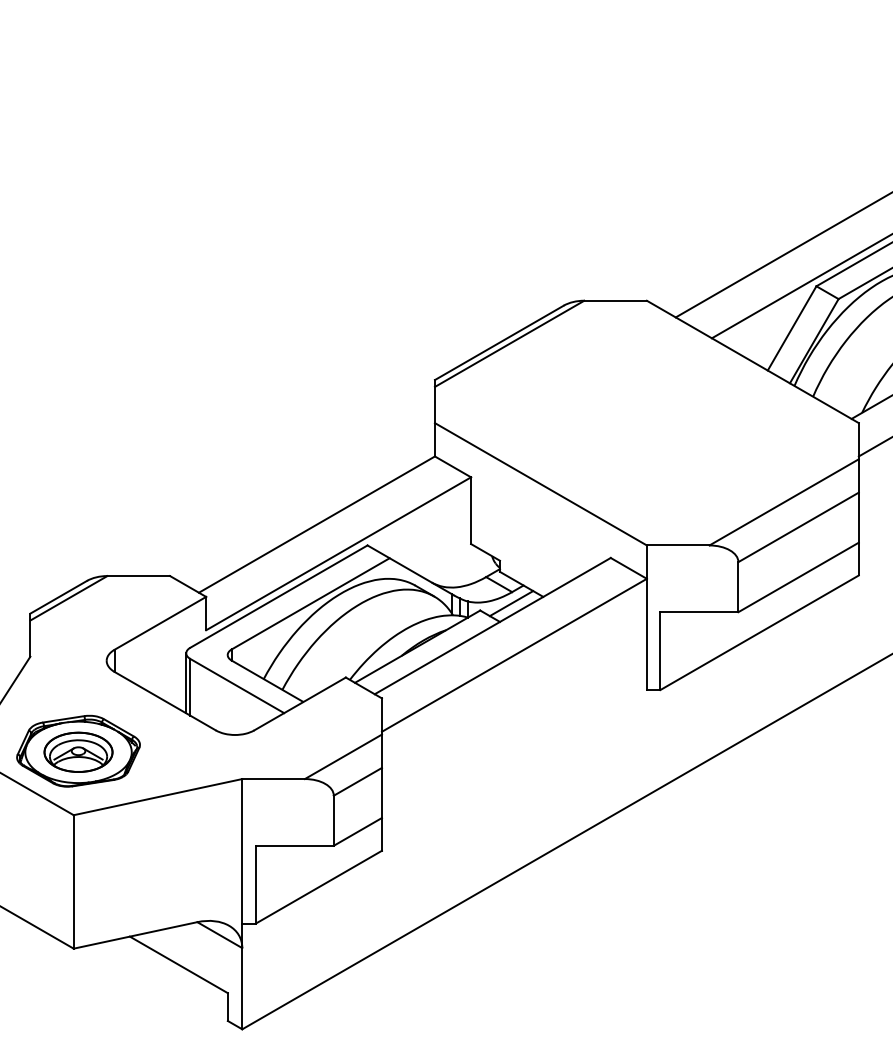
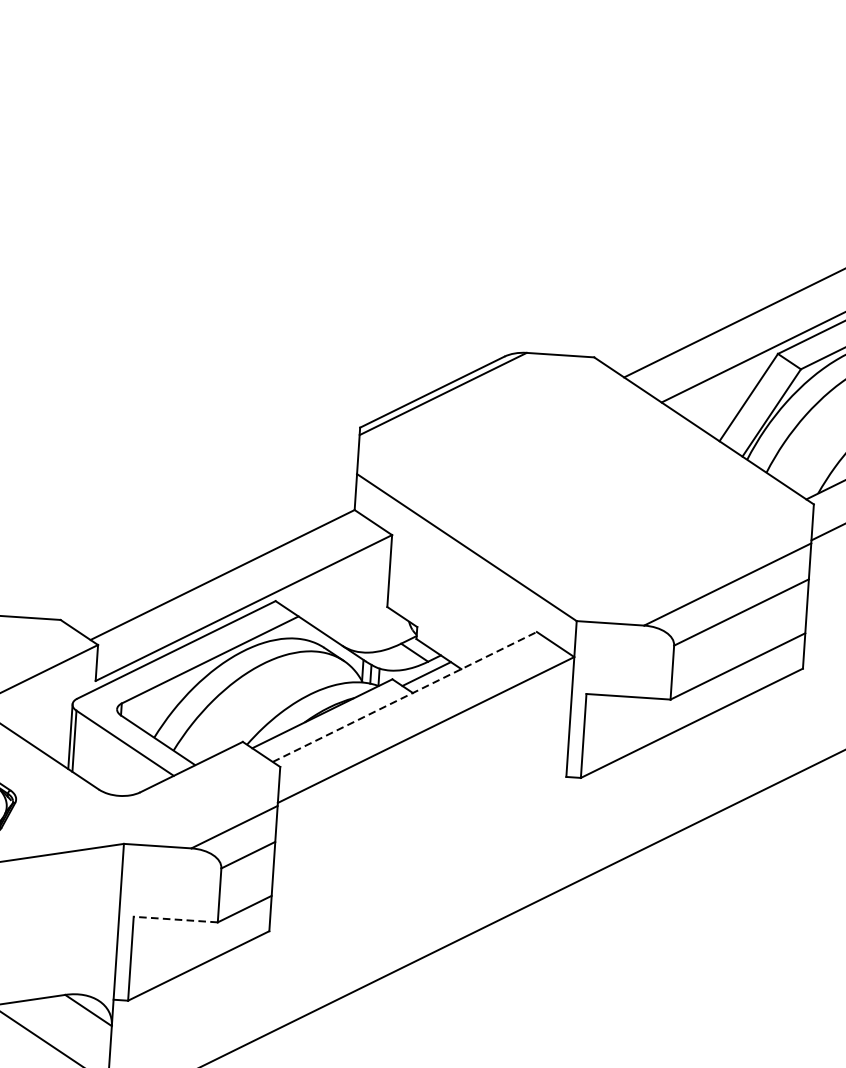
line: (493, 625) -> (405, 696), solid -> dashed
line: (294, 845) -> (175, 919), solid -> dashed

